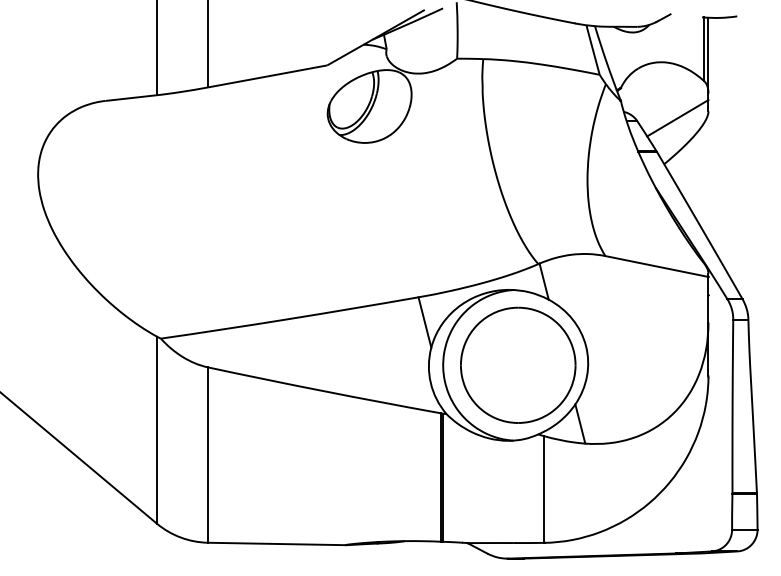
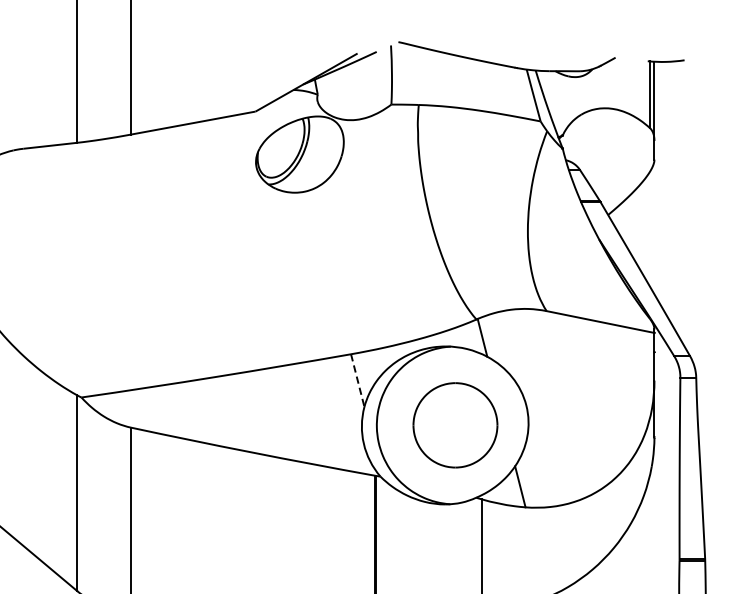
line: (677, 118) -> (622, 167), removed
line: (424, 322) -> (357, 380), solid -> dashed
part: (518, 364) -> (455, 424), size x0.7

